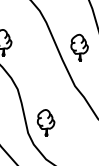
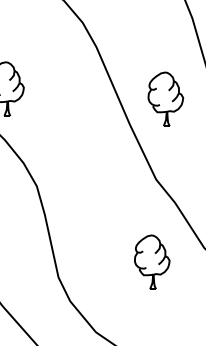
part: (46, 122) -> (153, 261), moved

